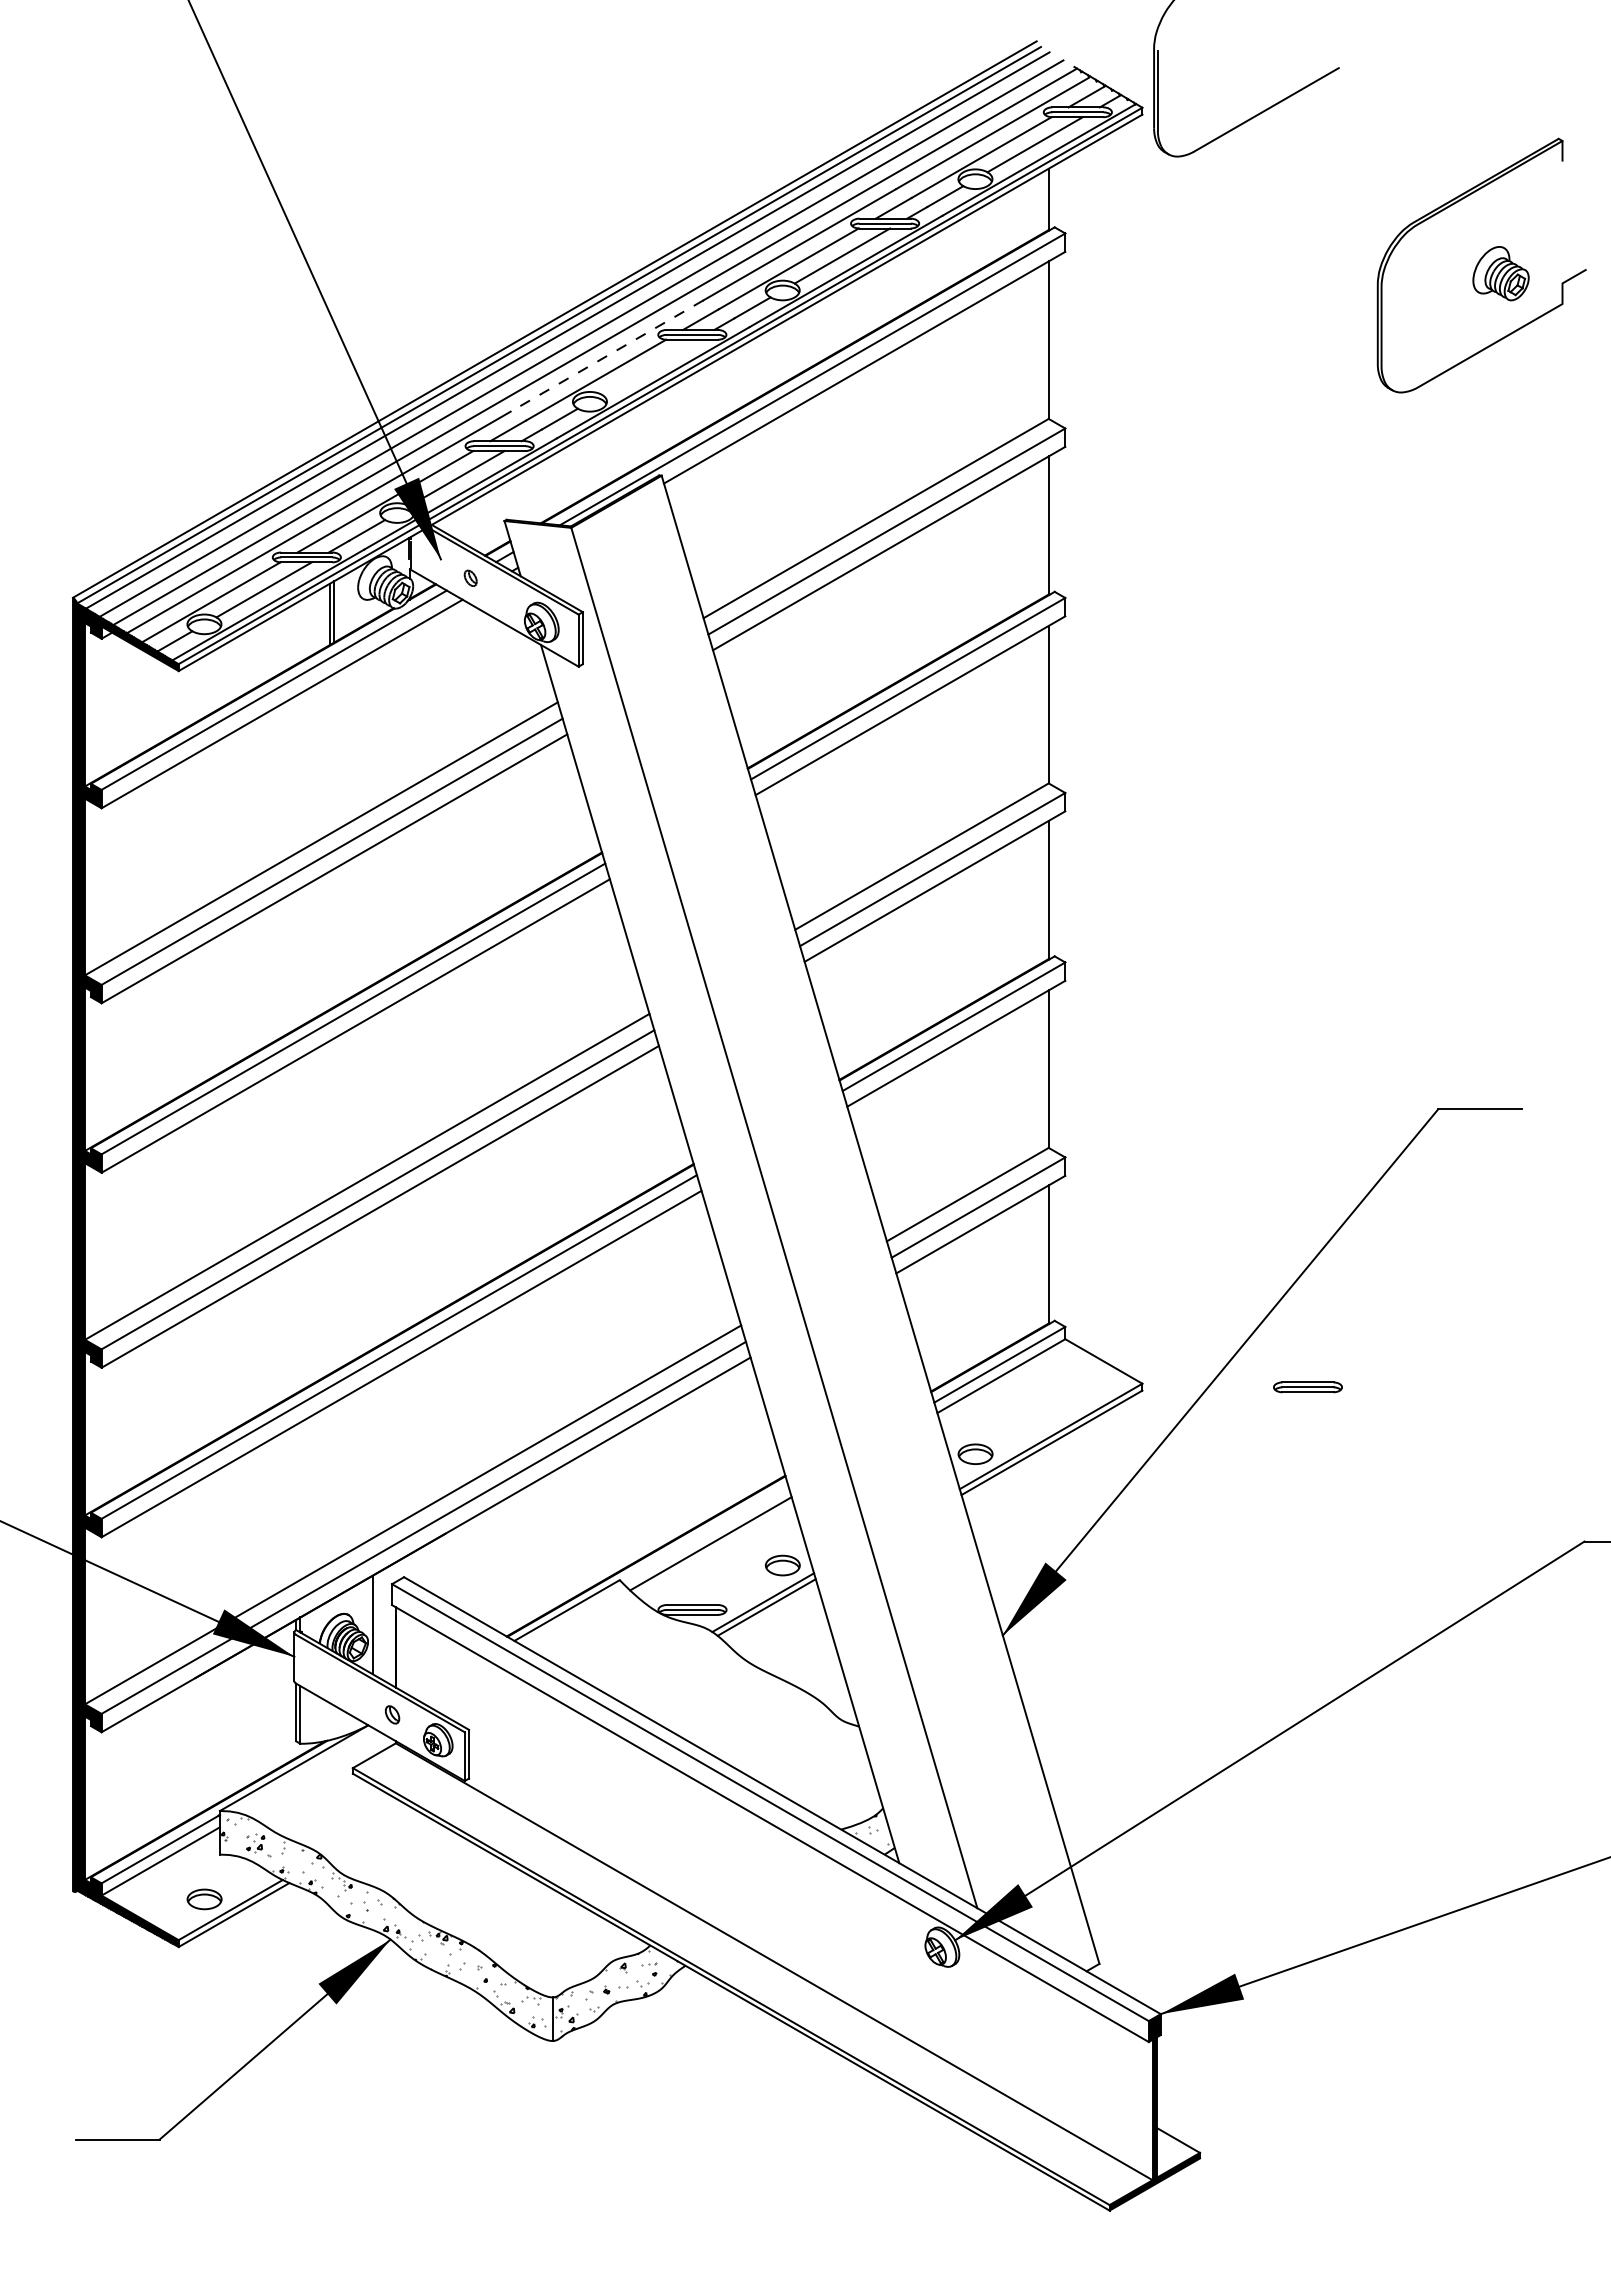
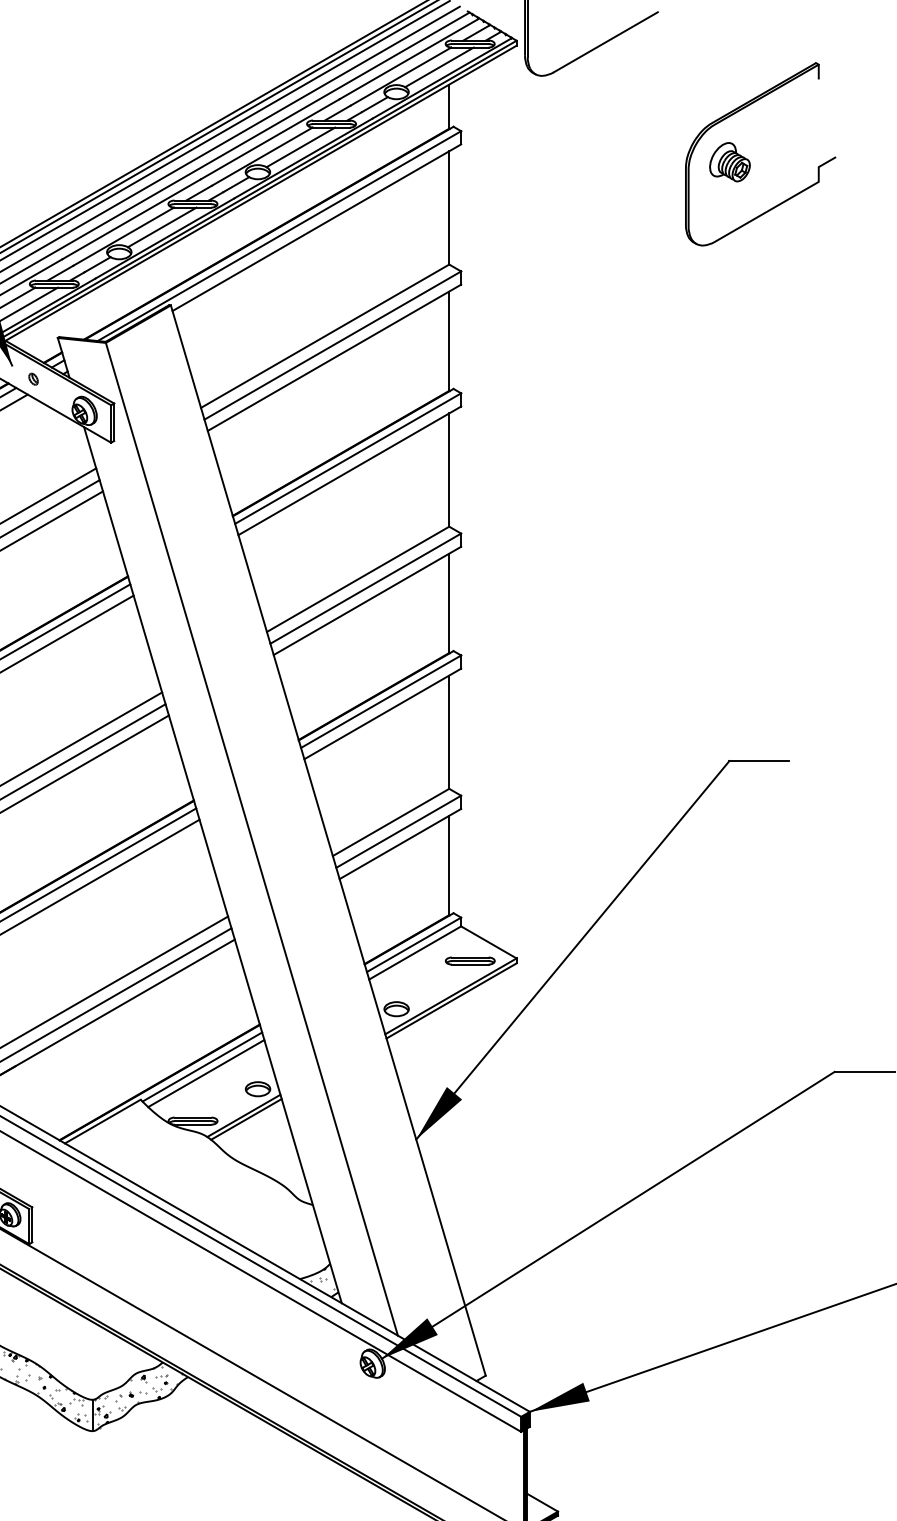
part: (1500, 273) -> (729, 162), moved
line: (606, 356) -> (131, 219), dashed -> solid
line: (649, 366) -> (162, 226), added
part: (1307, 1387) -> (469, 961), moved
line: (705, 1534) -> (202, 1066), added

